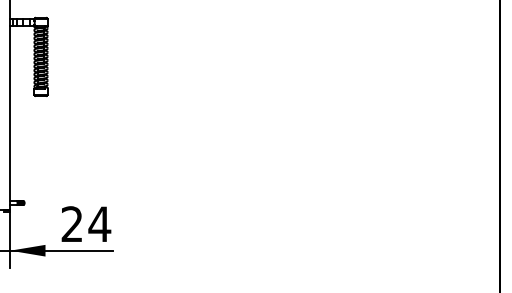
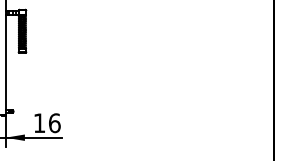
text: (84, 224) -> (46, 123), 24 -> 16

